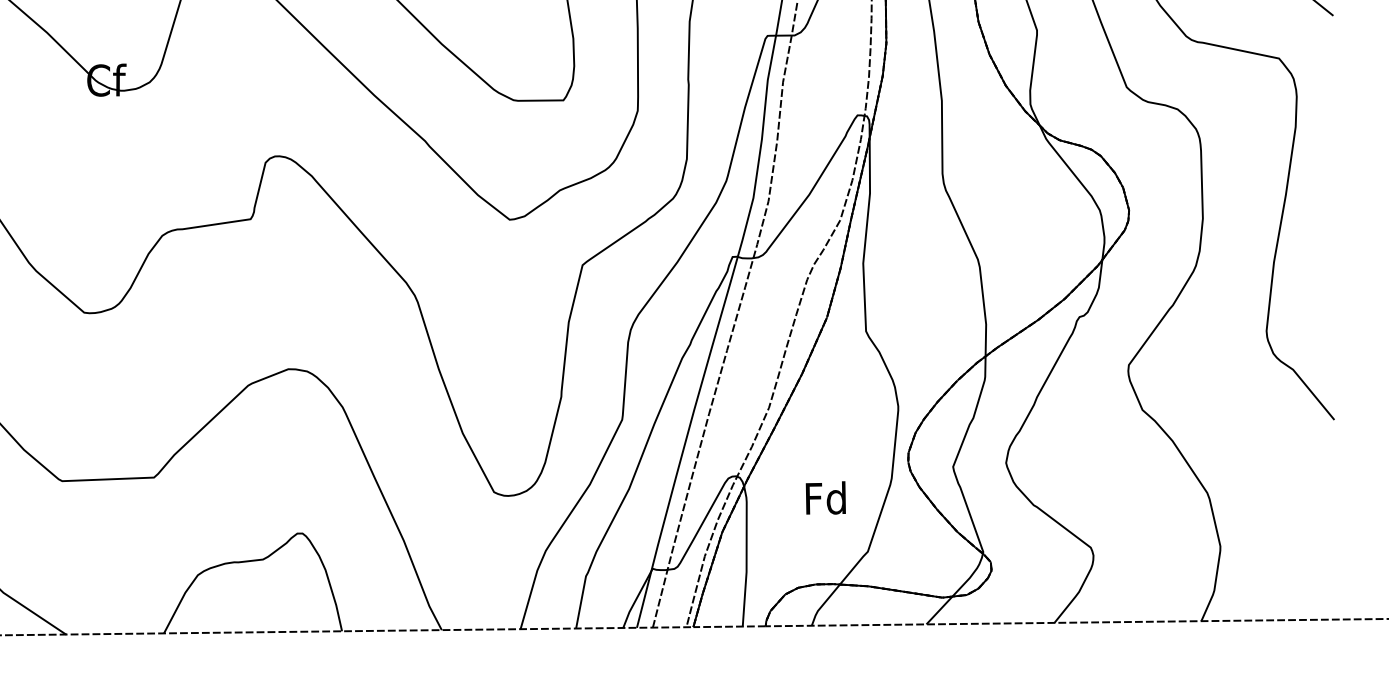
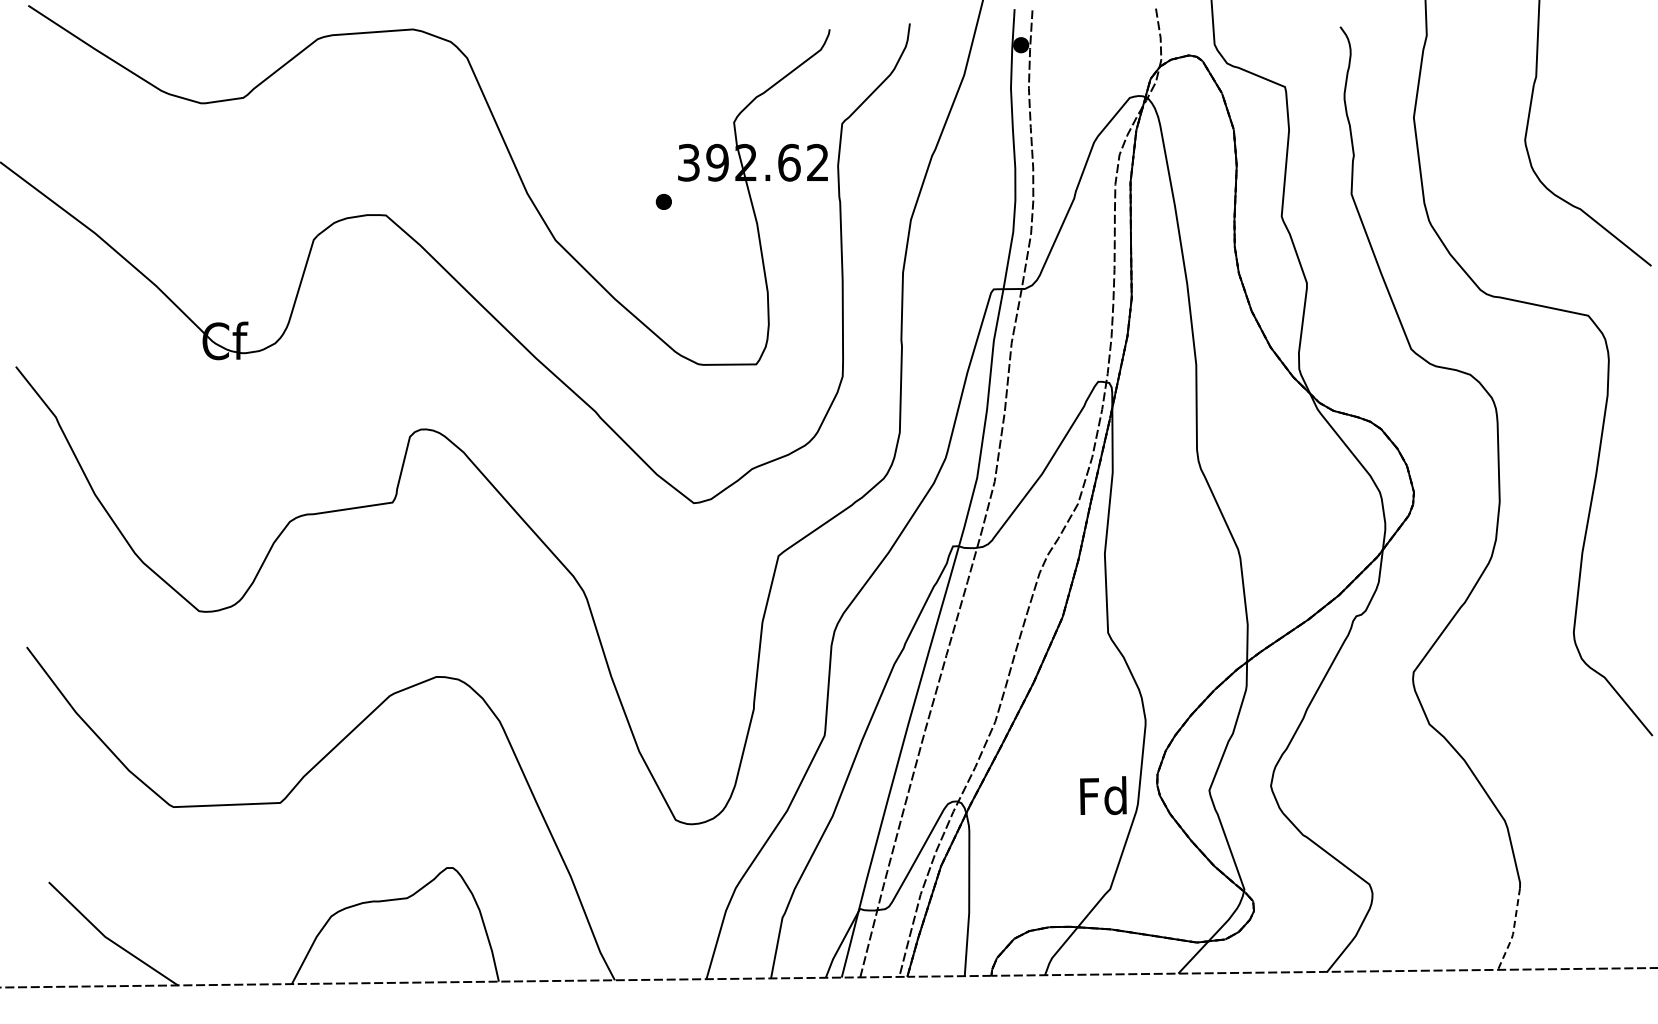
text: (825, 497) -> (1103, 795), moved
line: (1214, 589) -> (1513, 932), solid -> dashed

